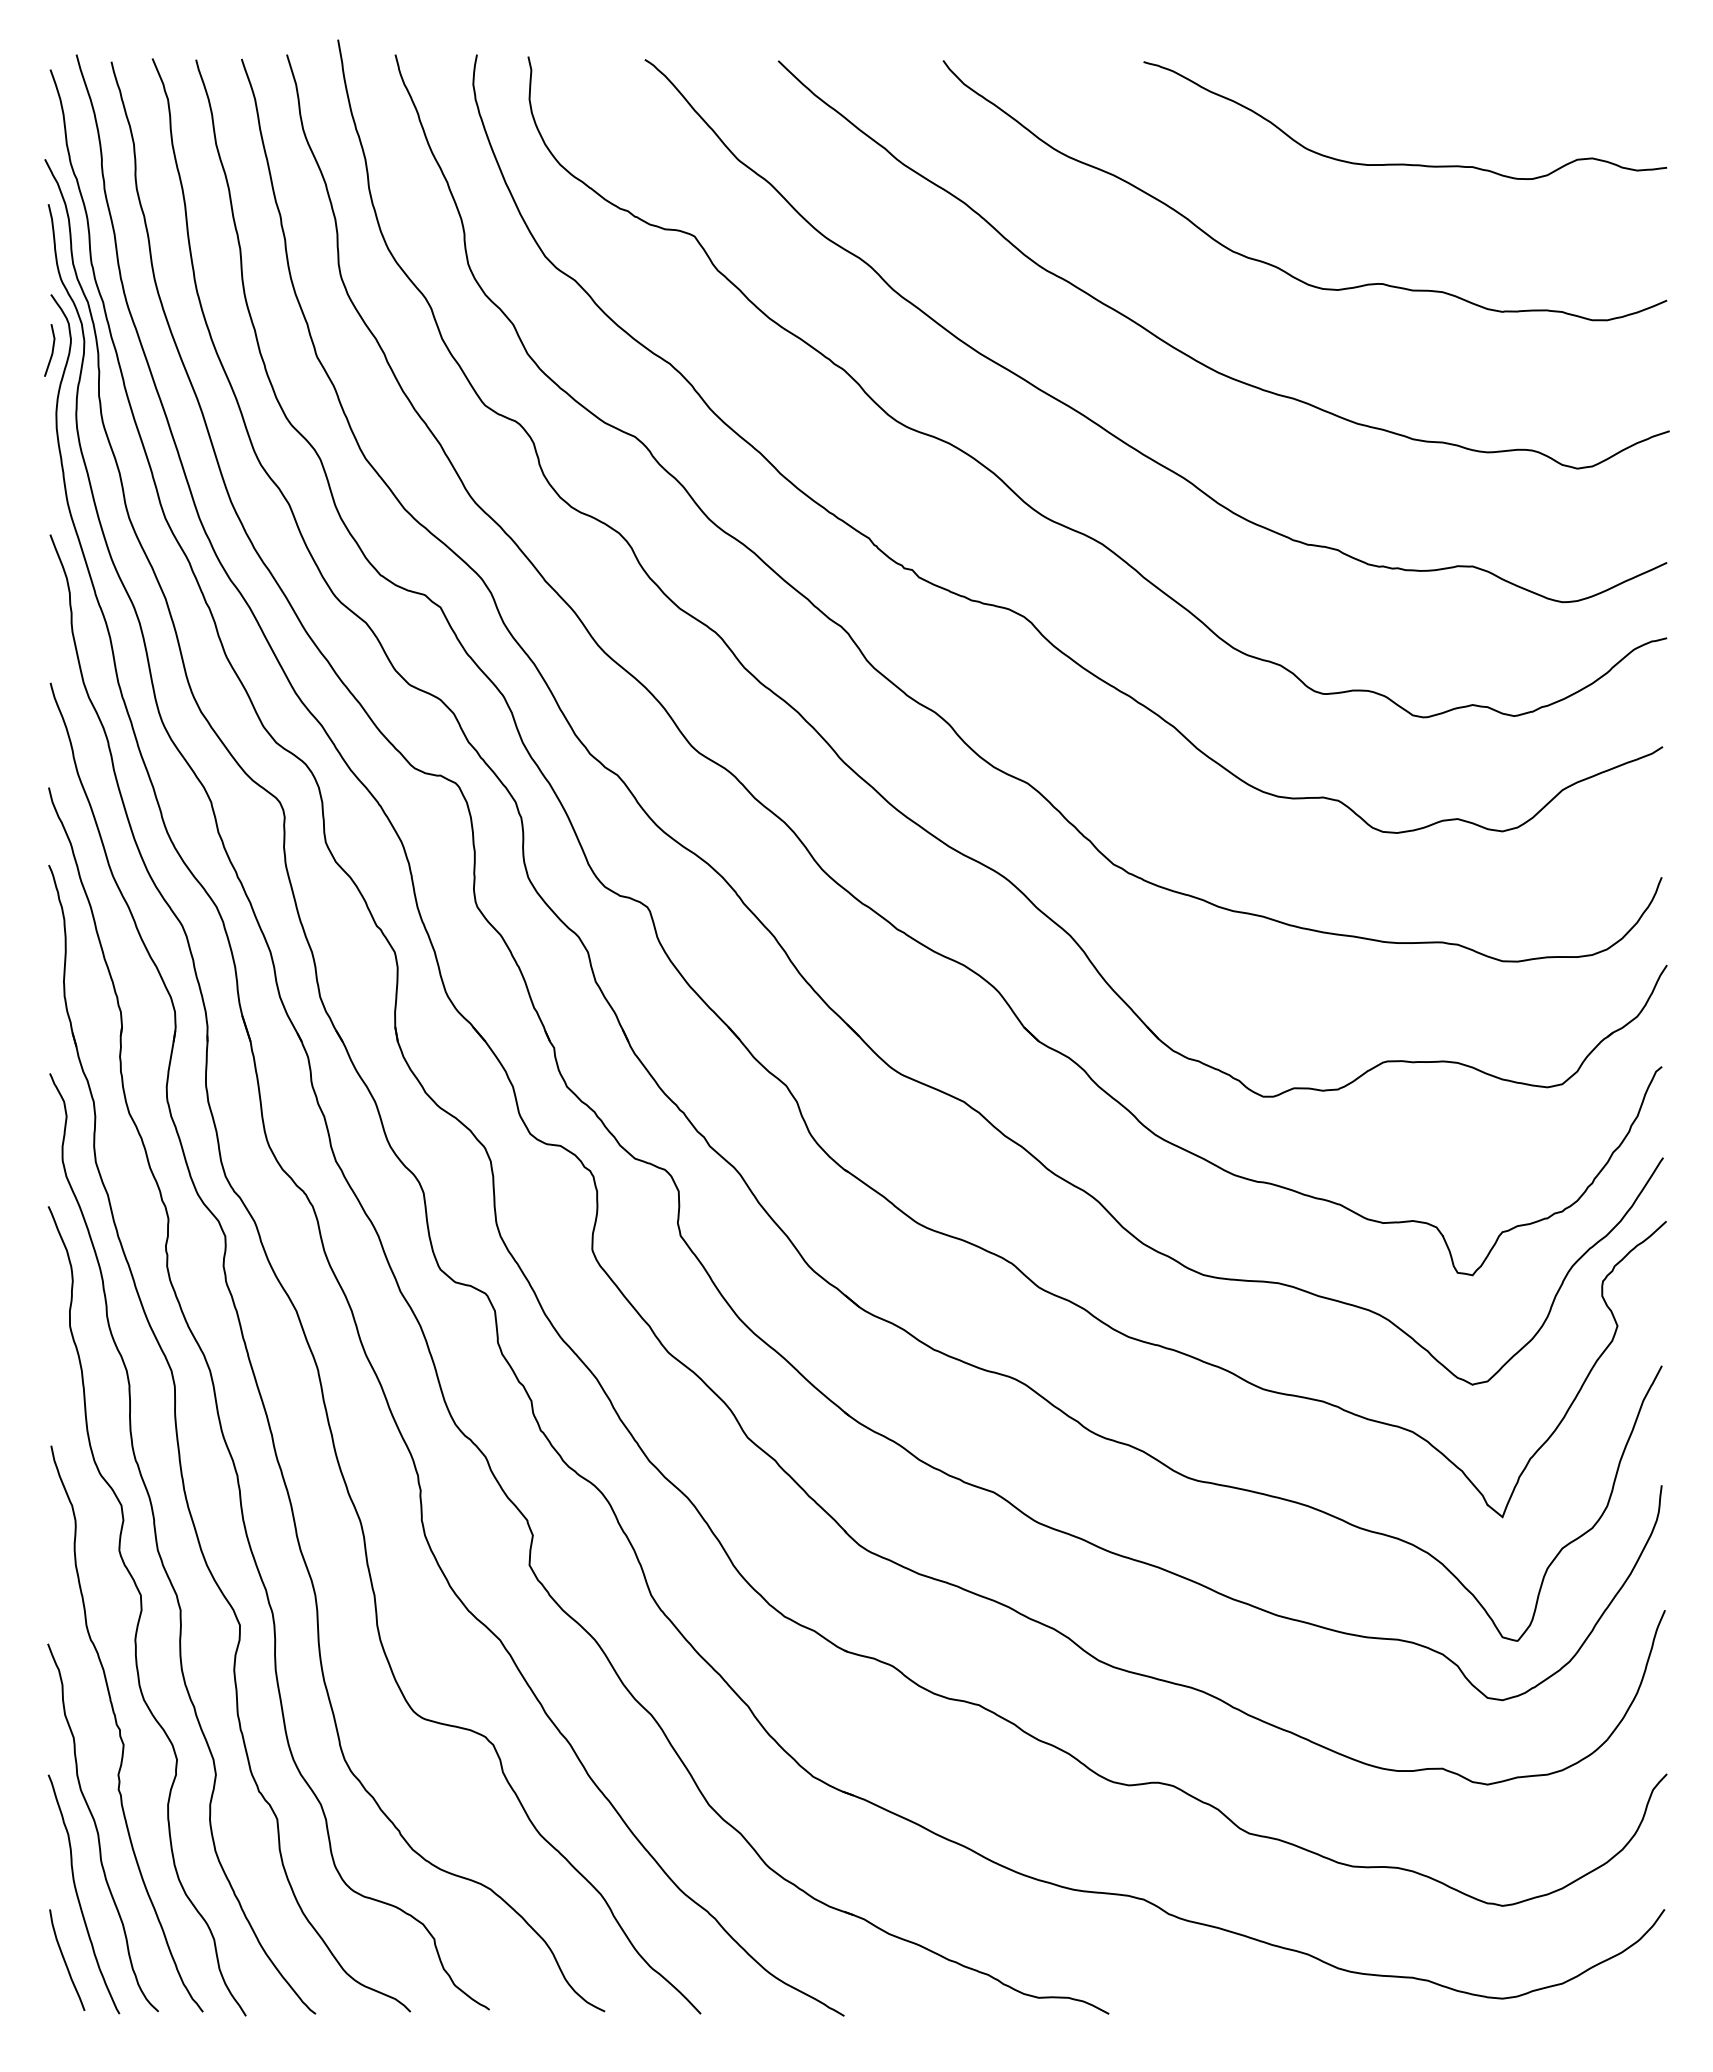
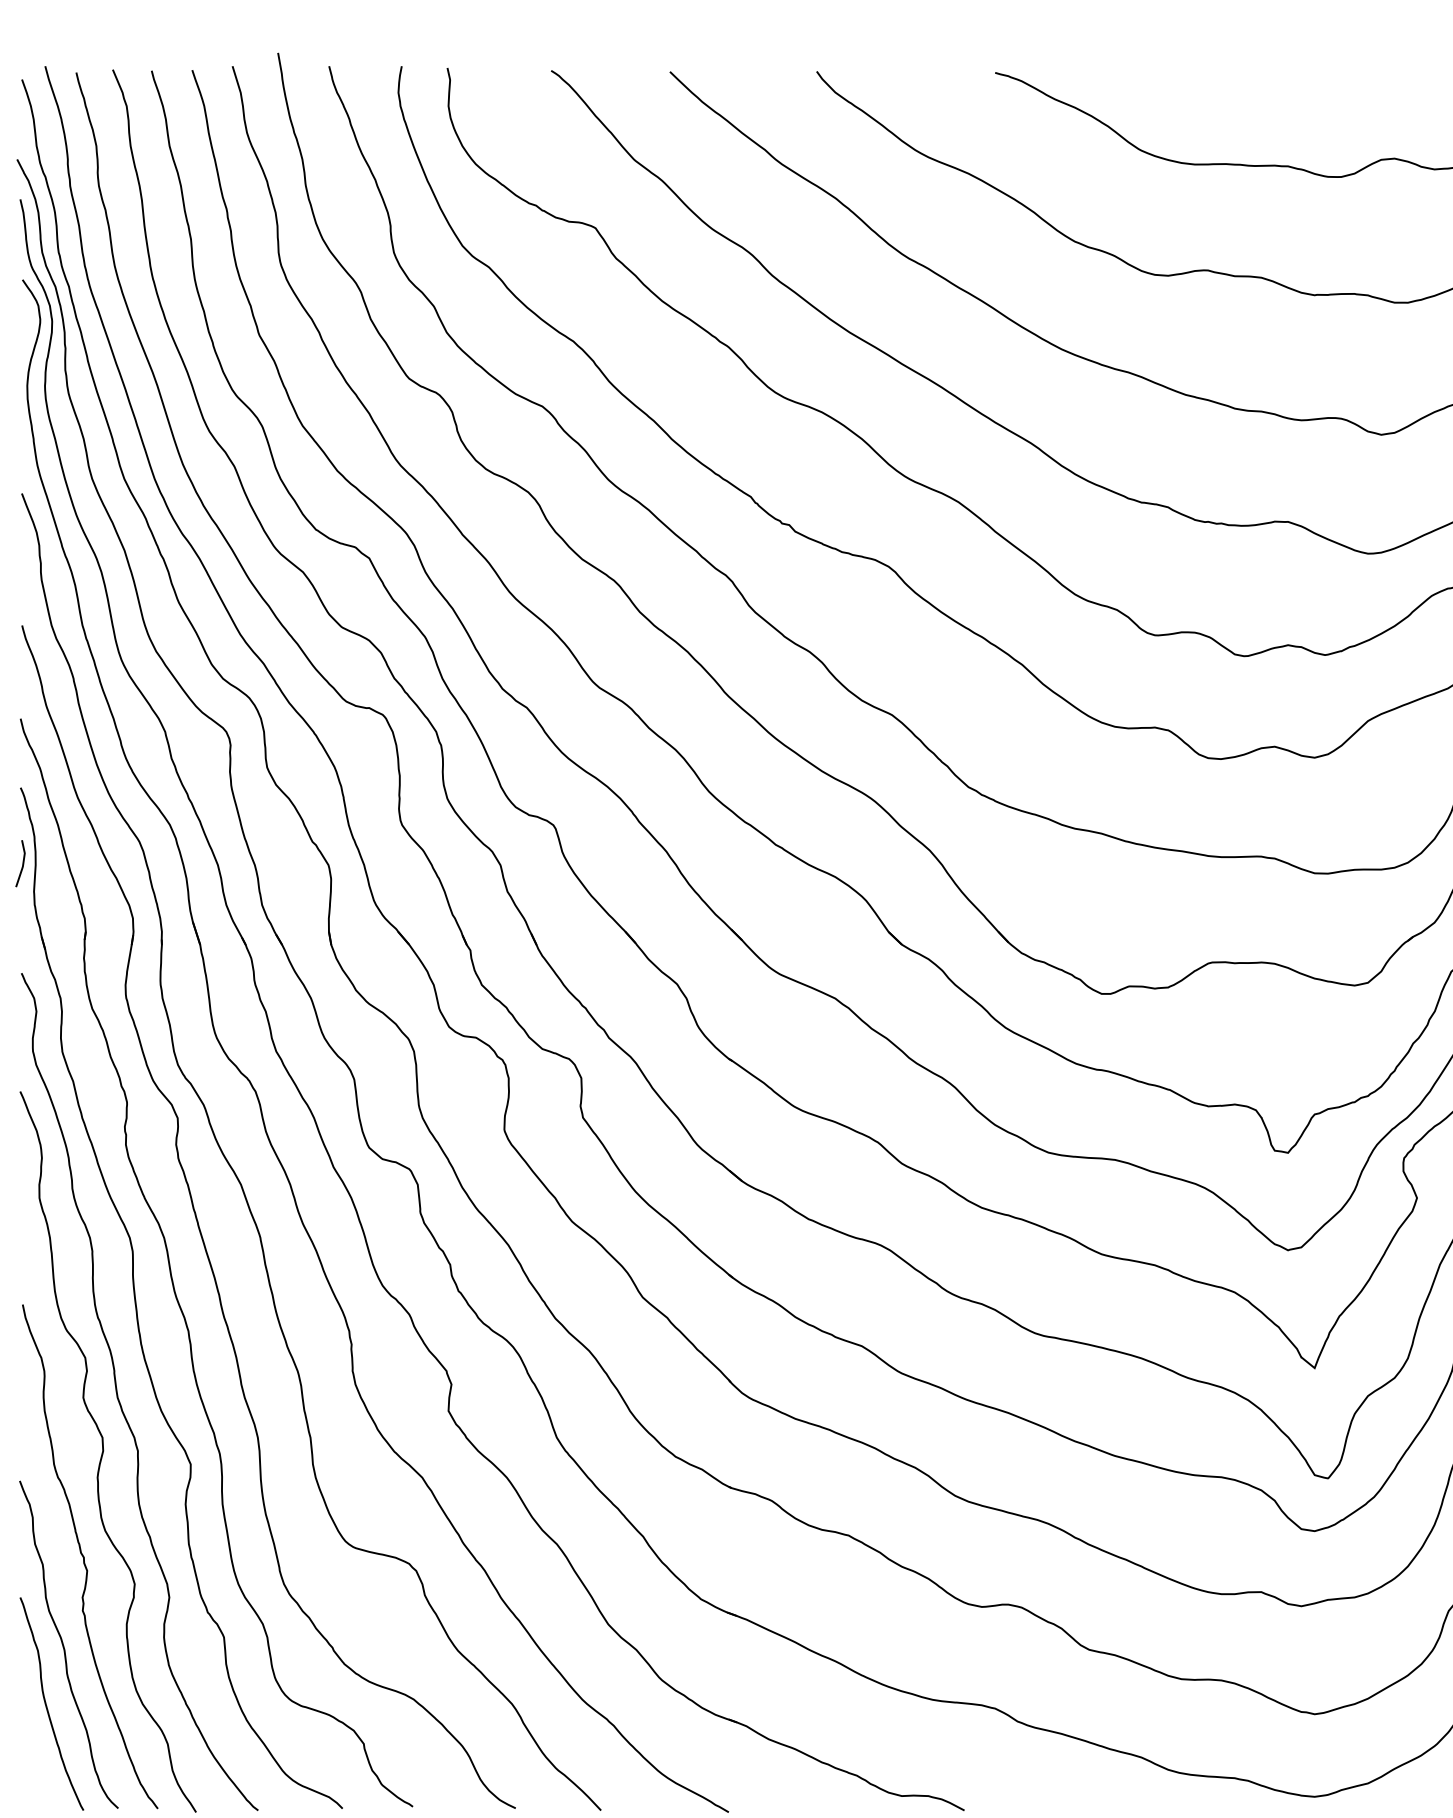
curve: (51, 351) -> (22, 864), moved
curve: (65, 1959) -> (35, 1761), removed

